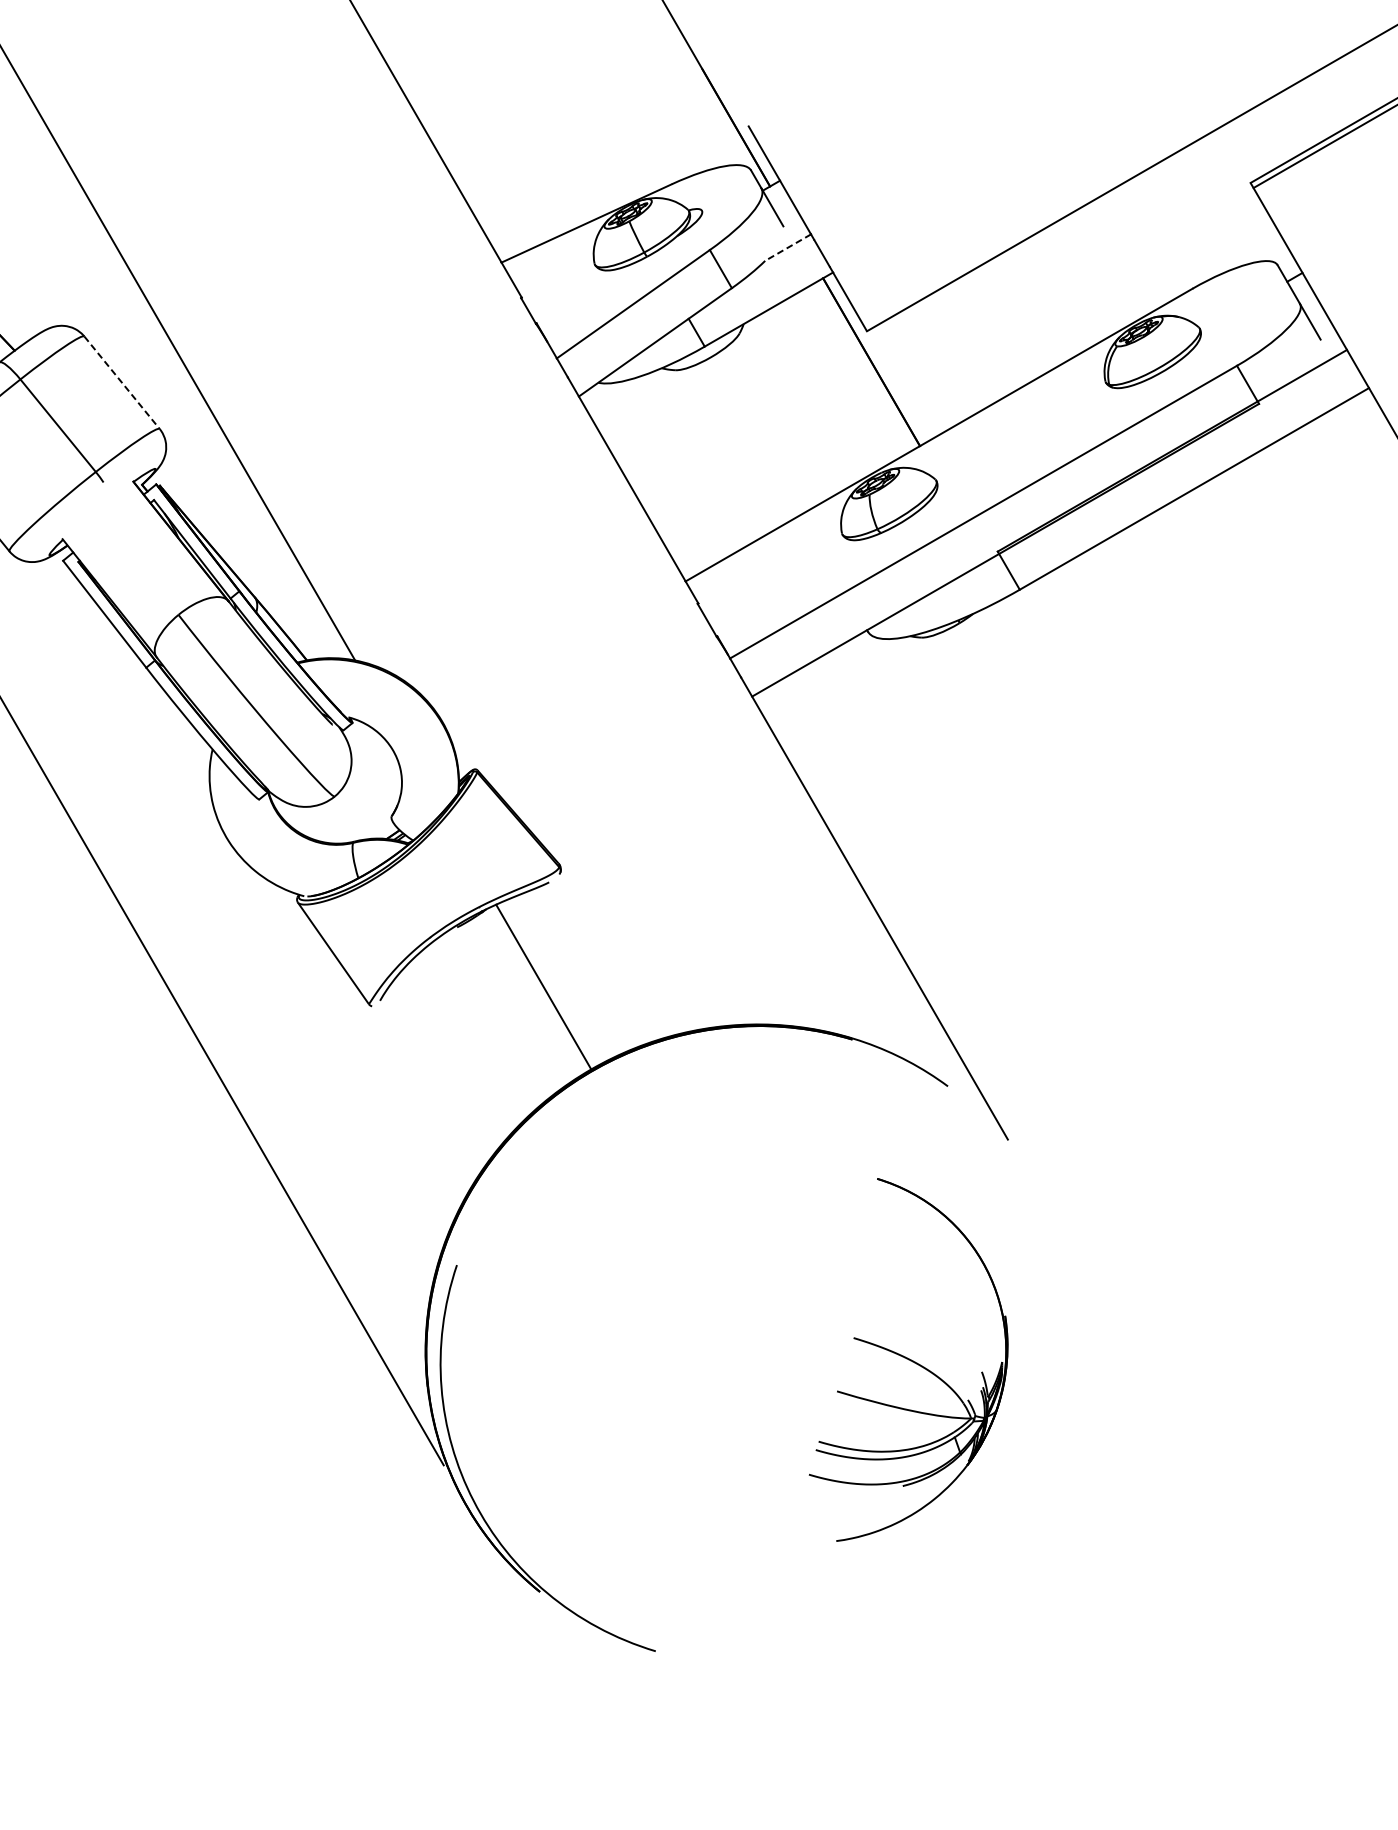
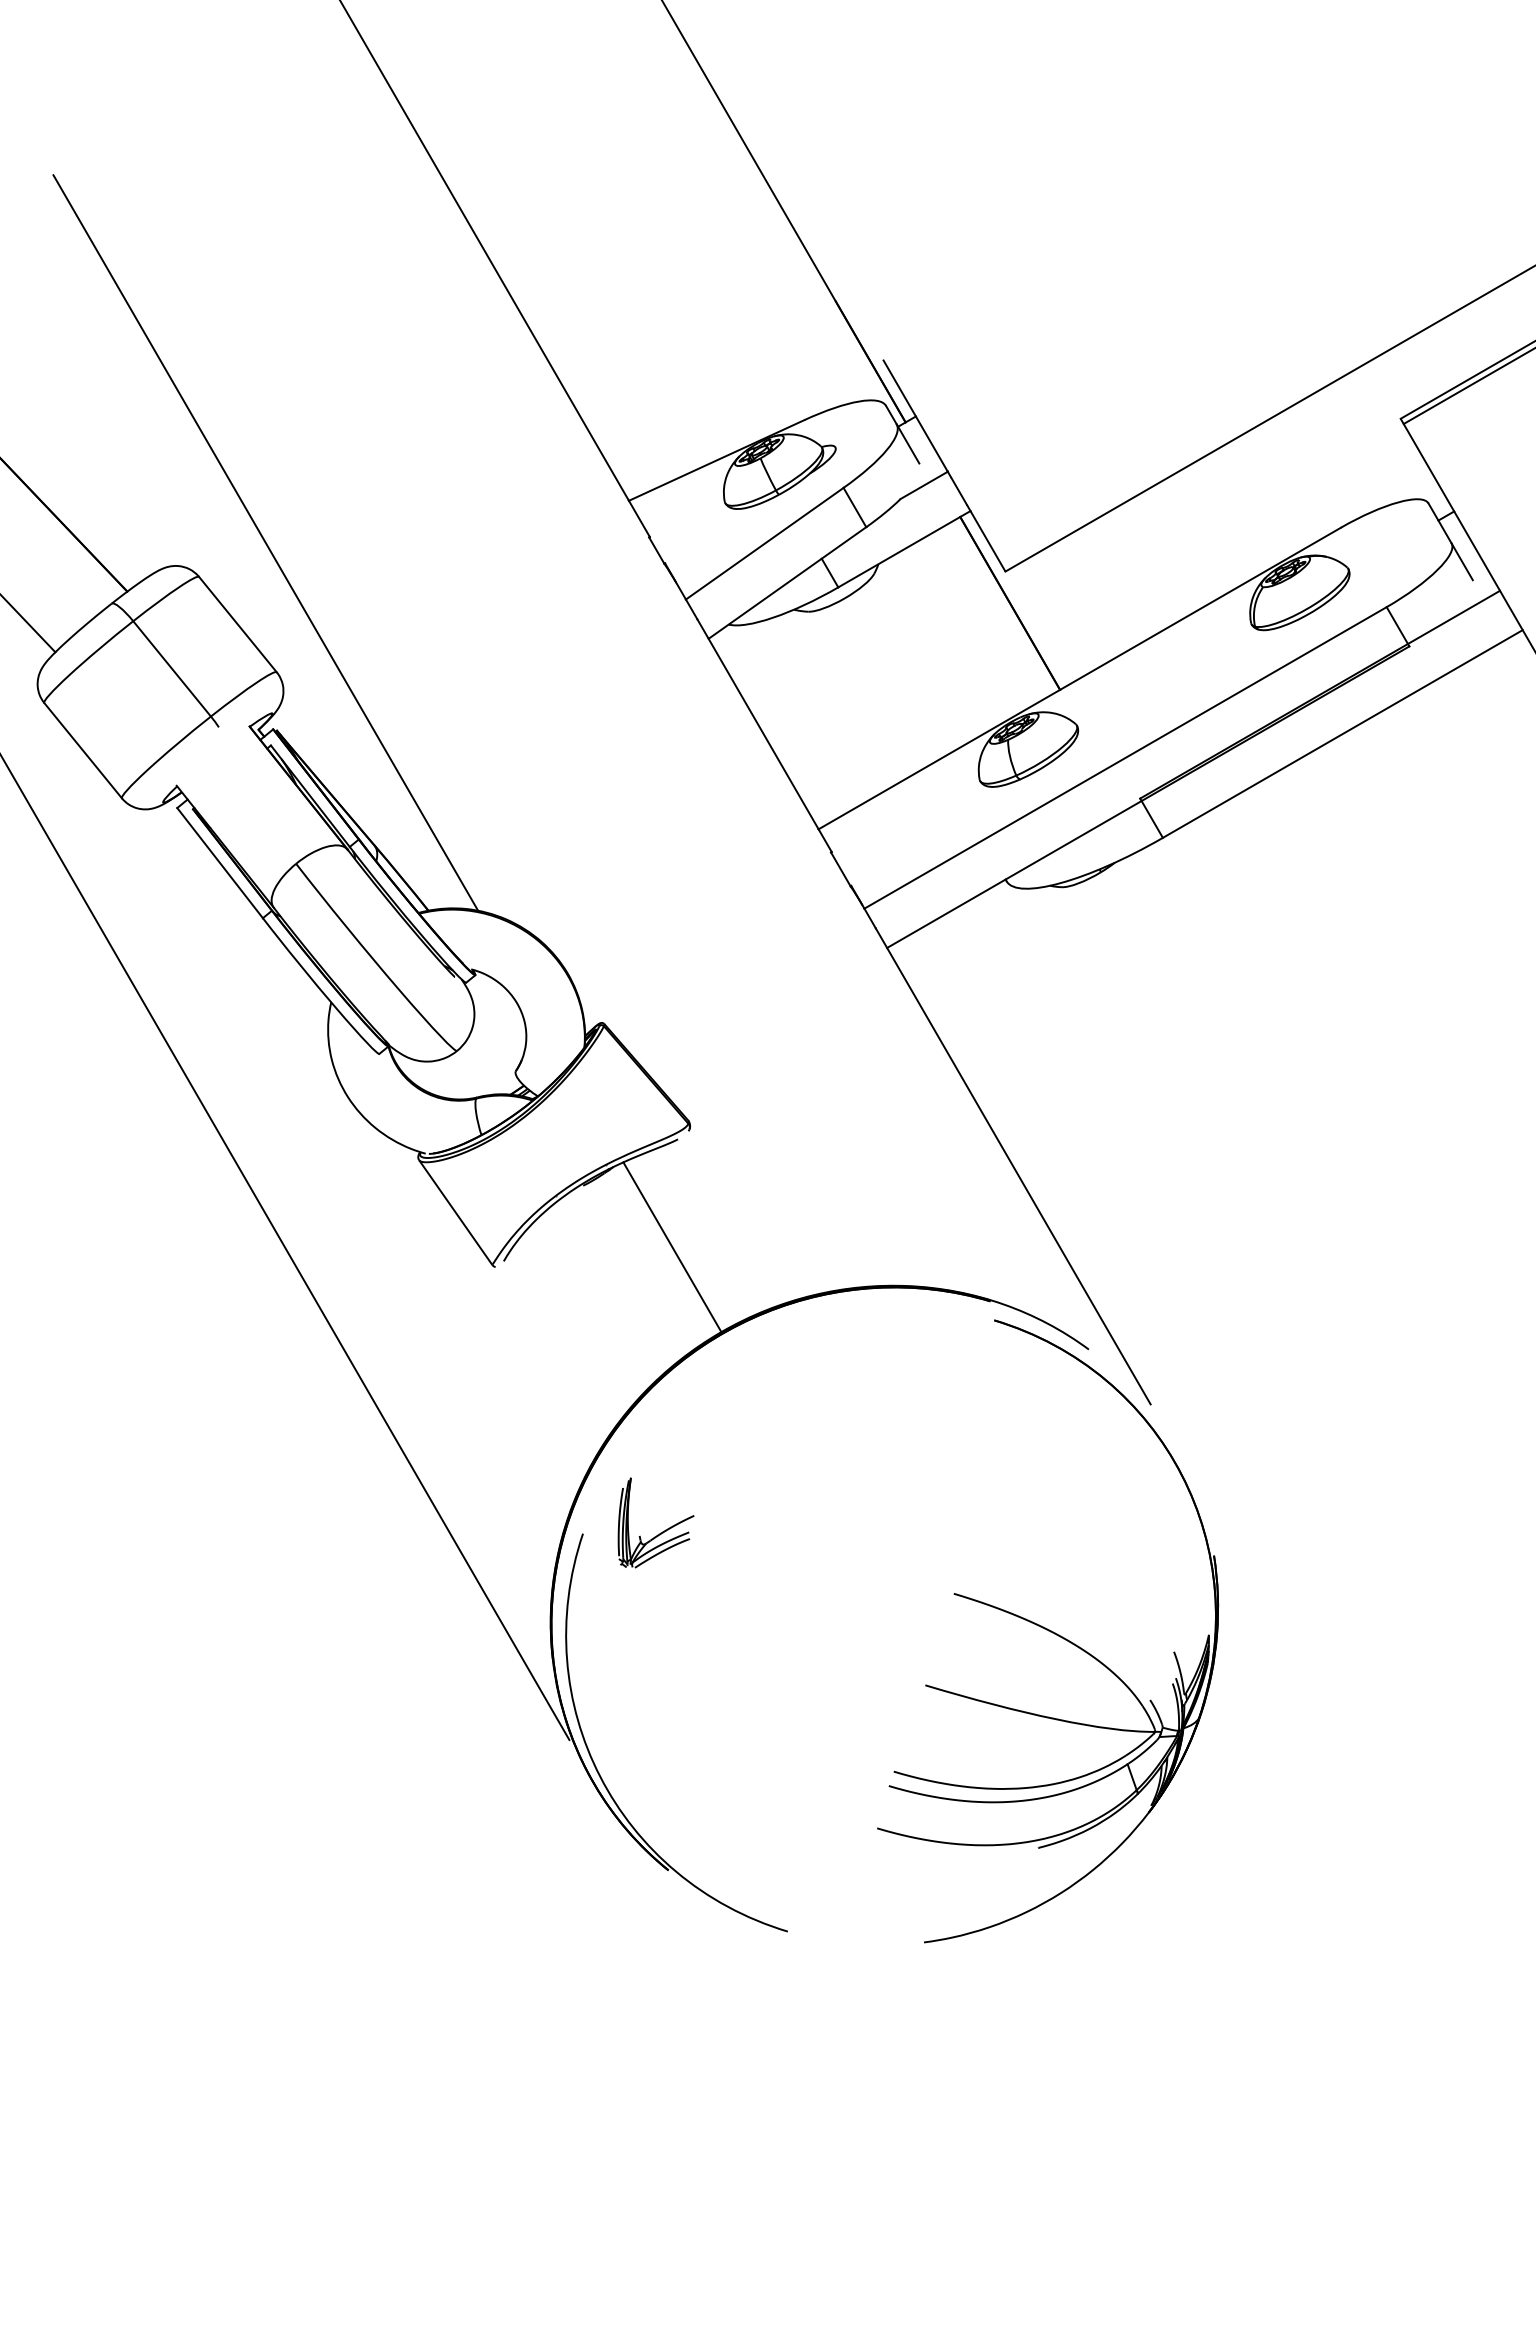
line: (787, 247) -> (923, 485), dashed -> solid
line: (122, 383) -> (238, 625), dashed -> solid
part: (532, 1263) -> (660, 1532), added
part: (908, 1360) -> (1048, 1631), size x1.67

